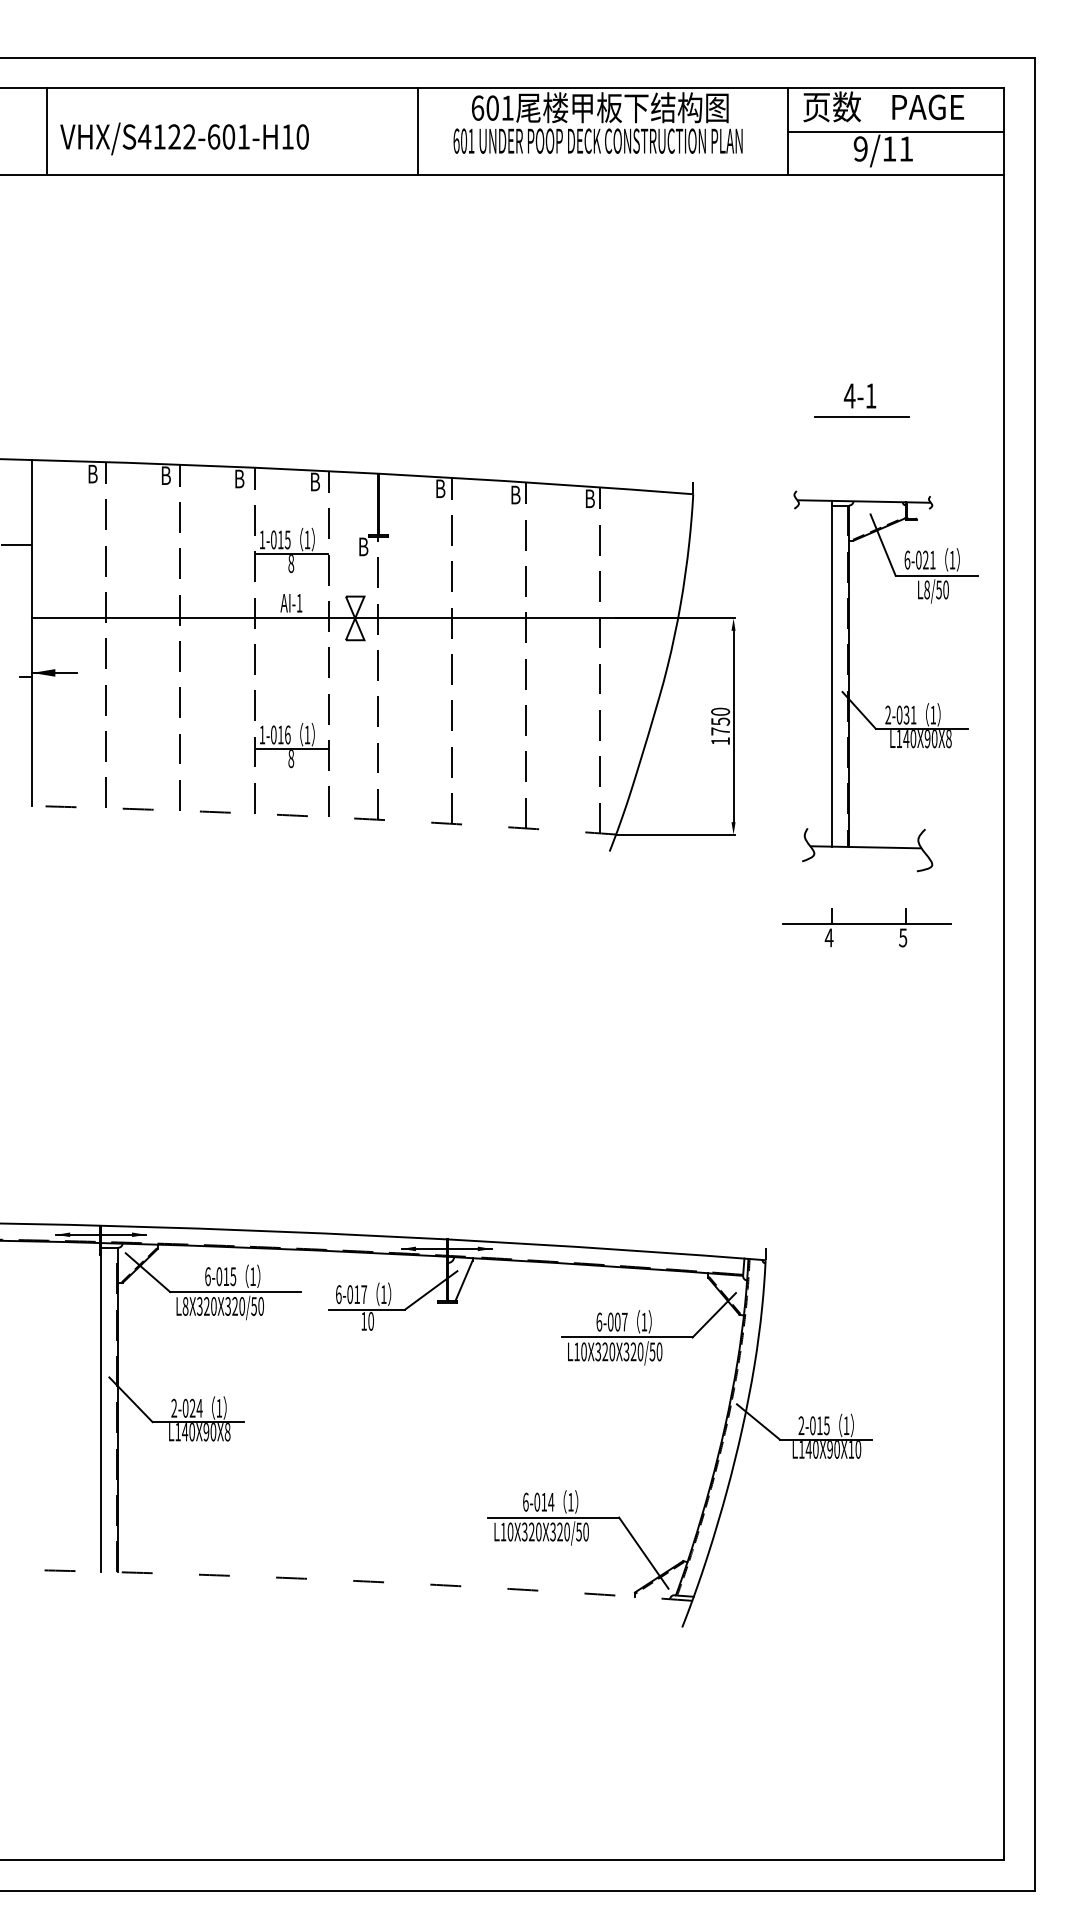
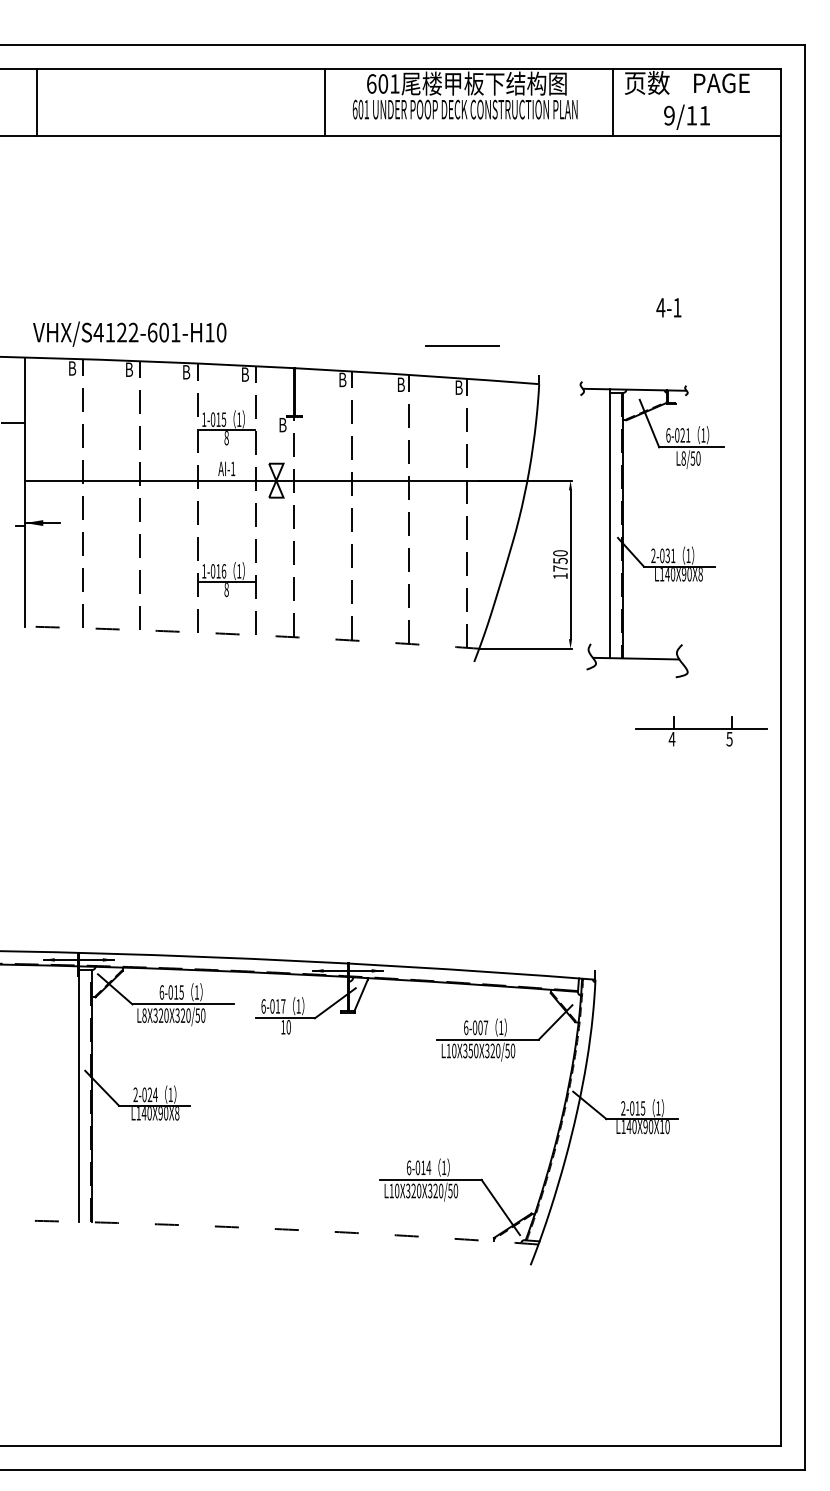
line: (895, 131) -> (696, 102), removed
text: (184, 138) -> (129, 333), moved
line: (861, 416) -> (462, 345), moved
part: (887, 705) -> (652, 548), moved
part: (866, 927) -> (701, 731), moved
text: (605, 1351) -> (470, 1050), L10X320X320/50 -> L10X350X320/50

